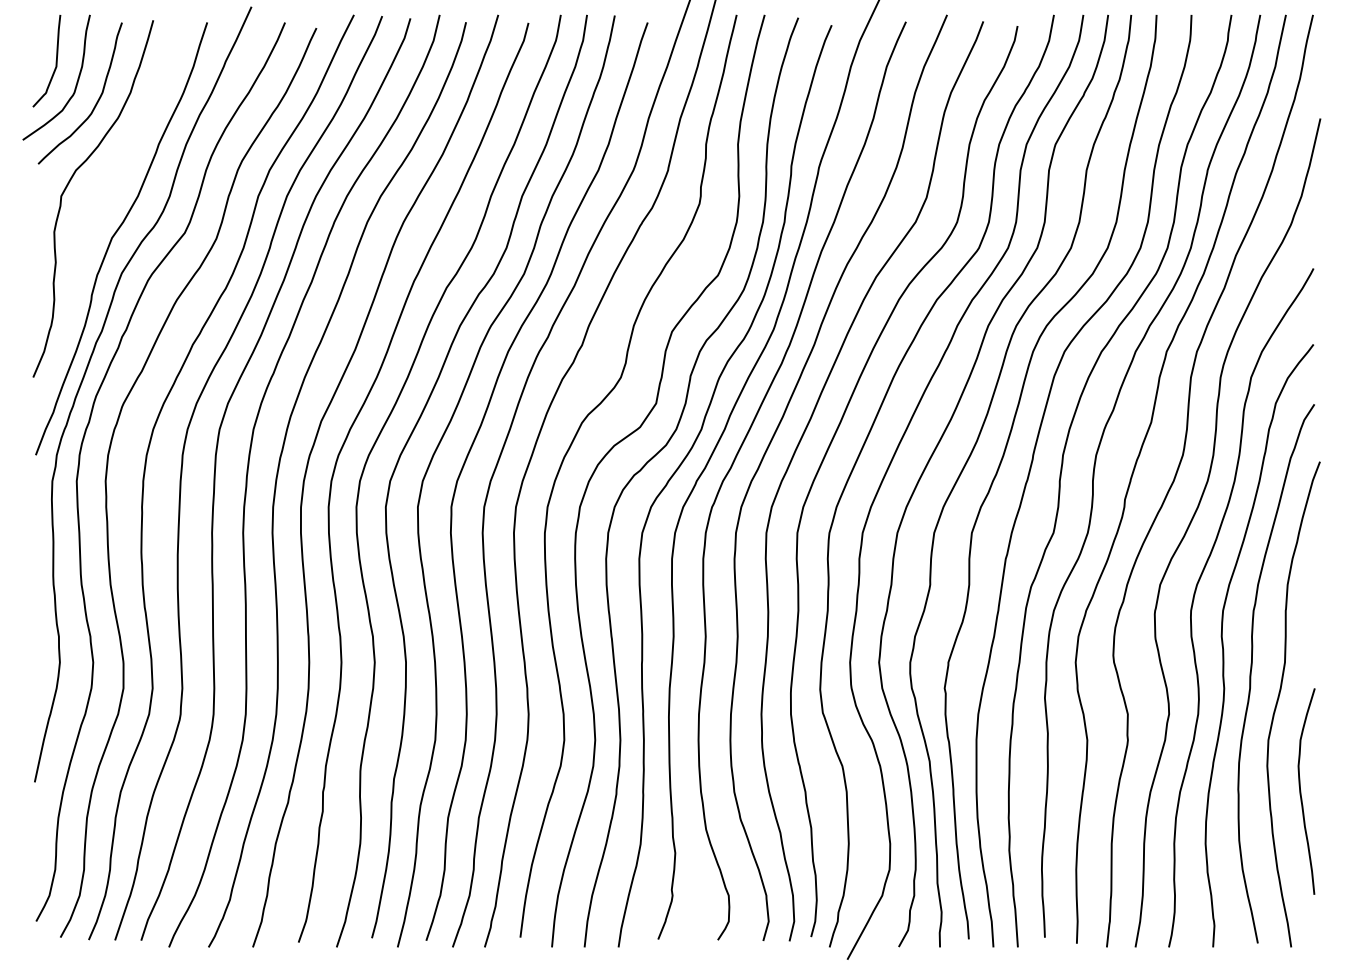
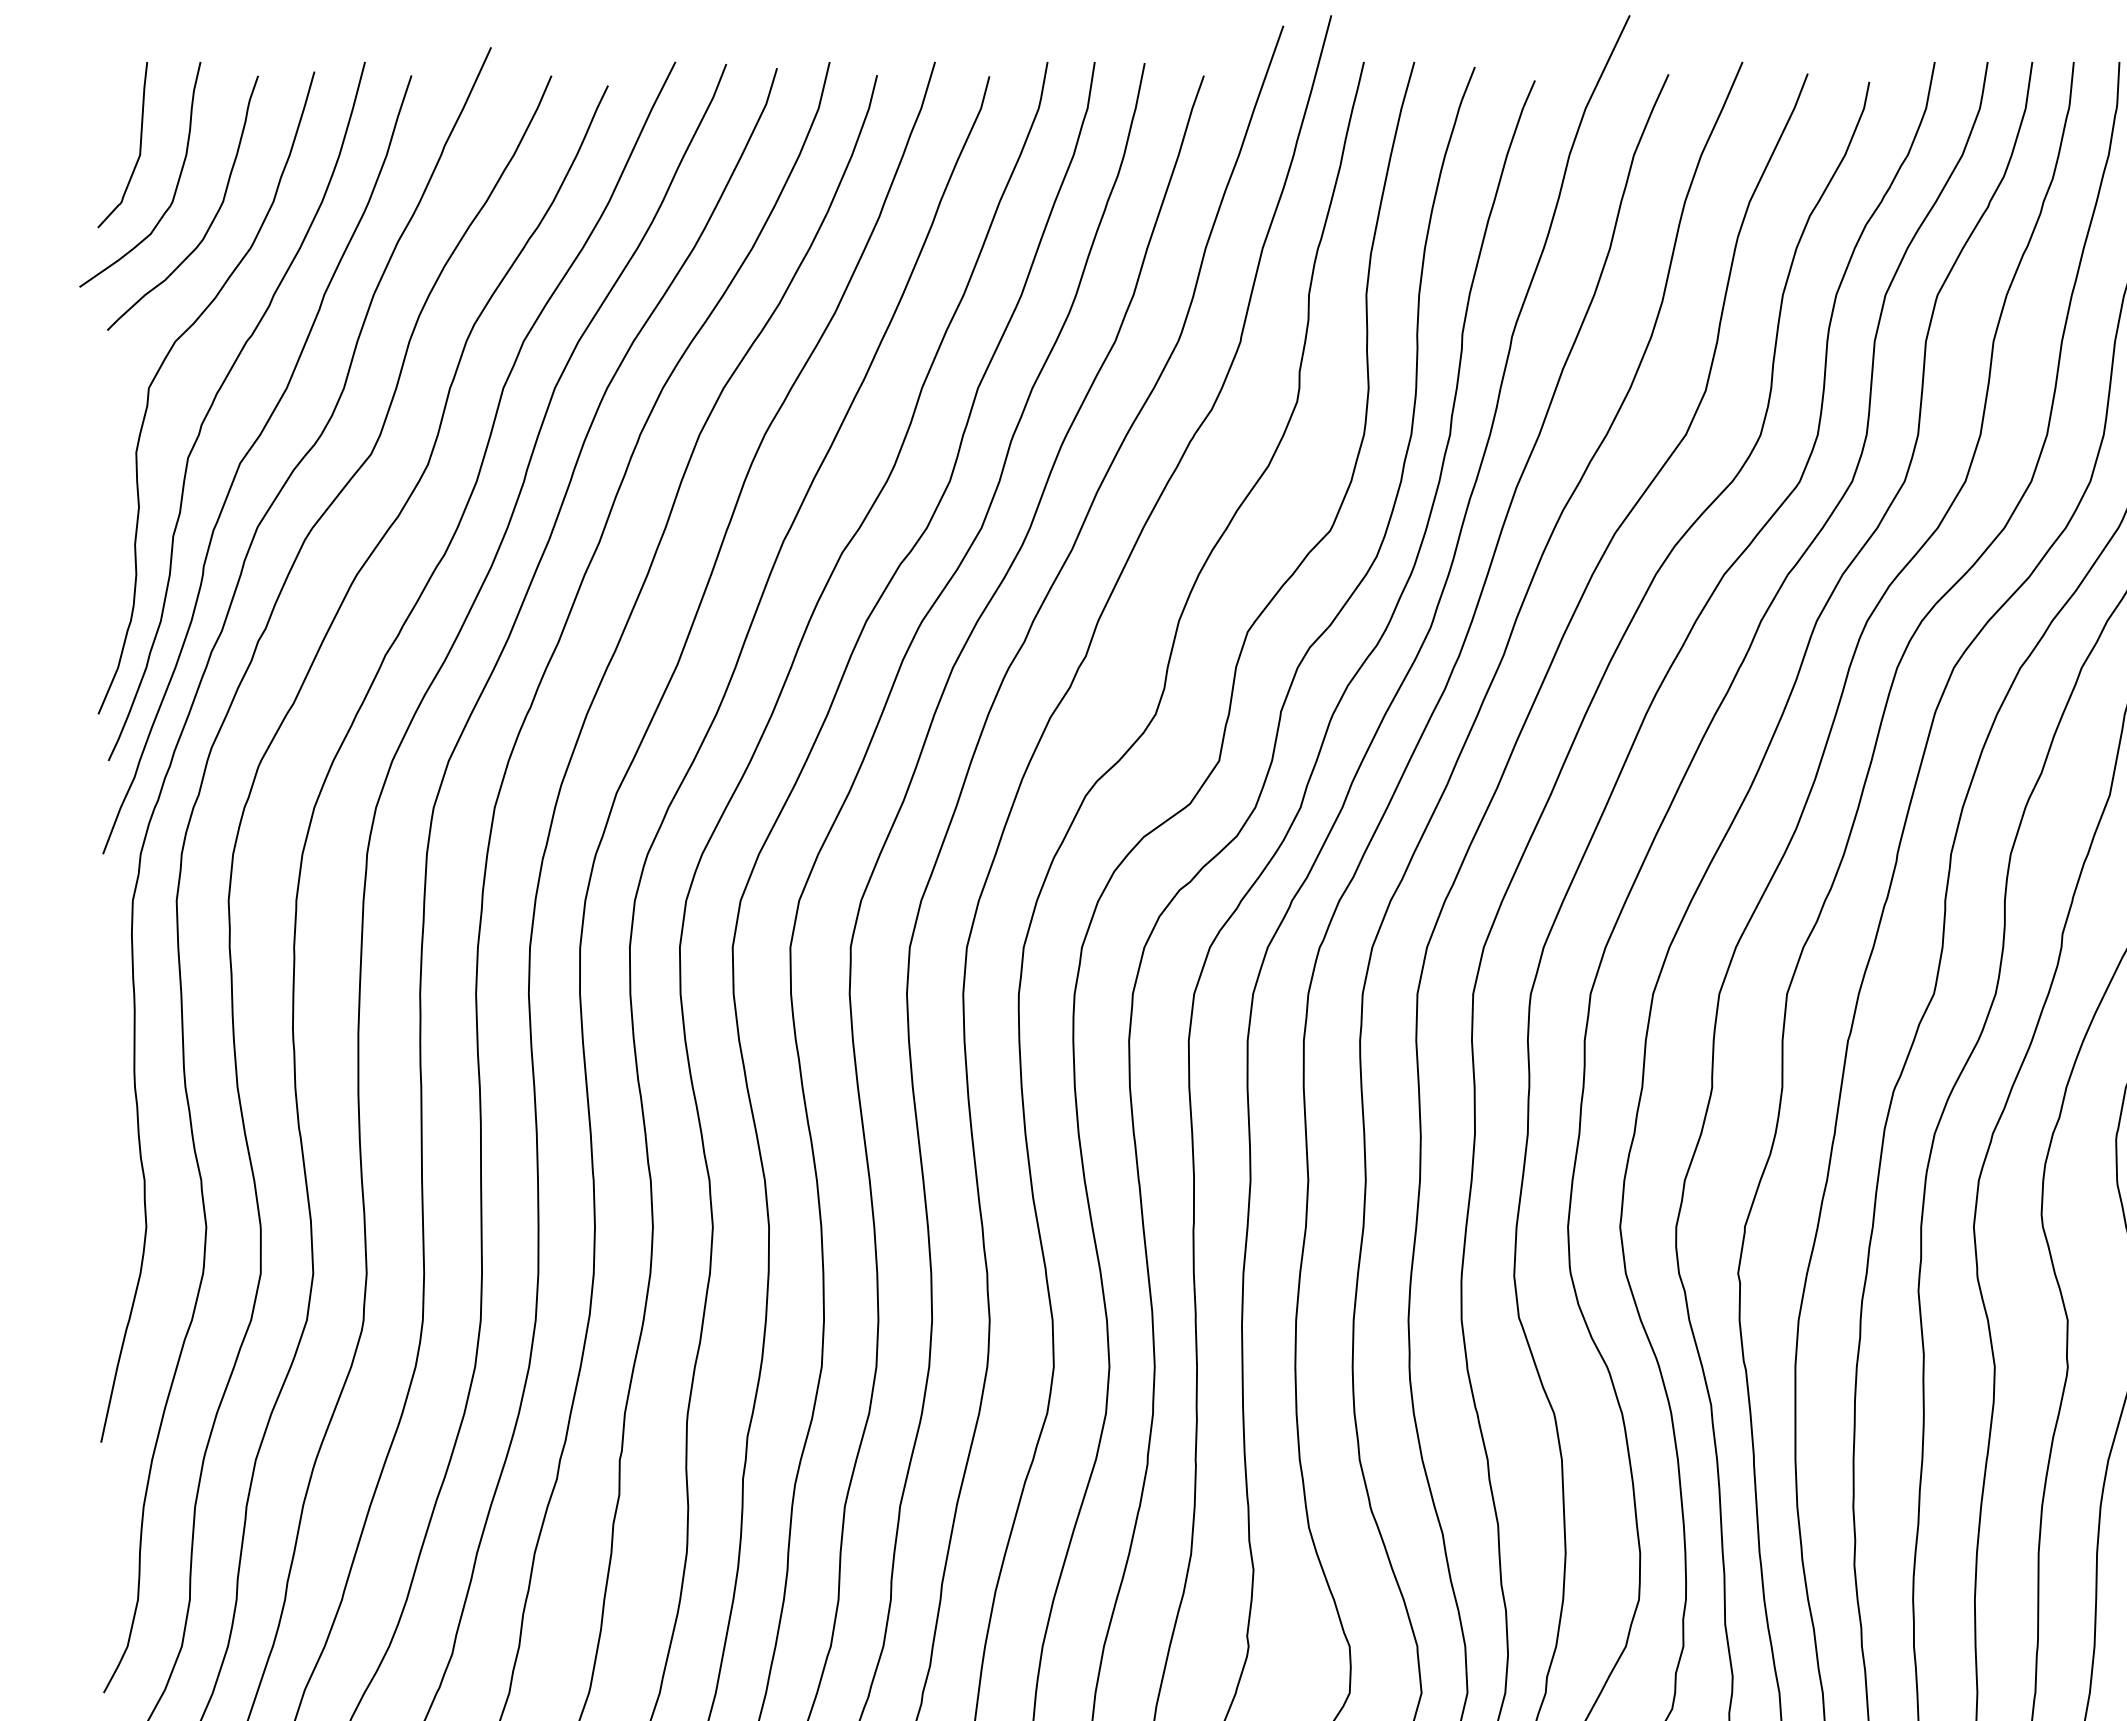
curve: (98, 203) -> (215, 401), added

